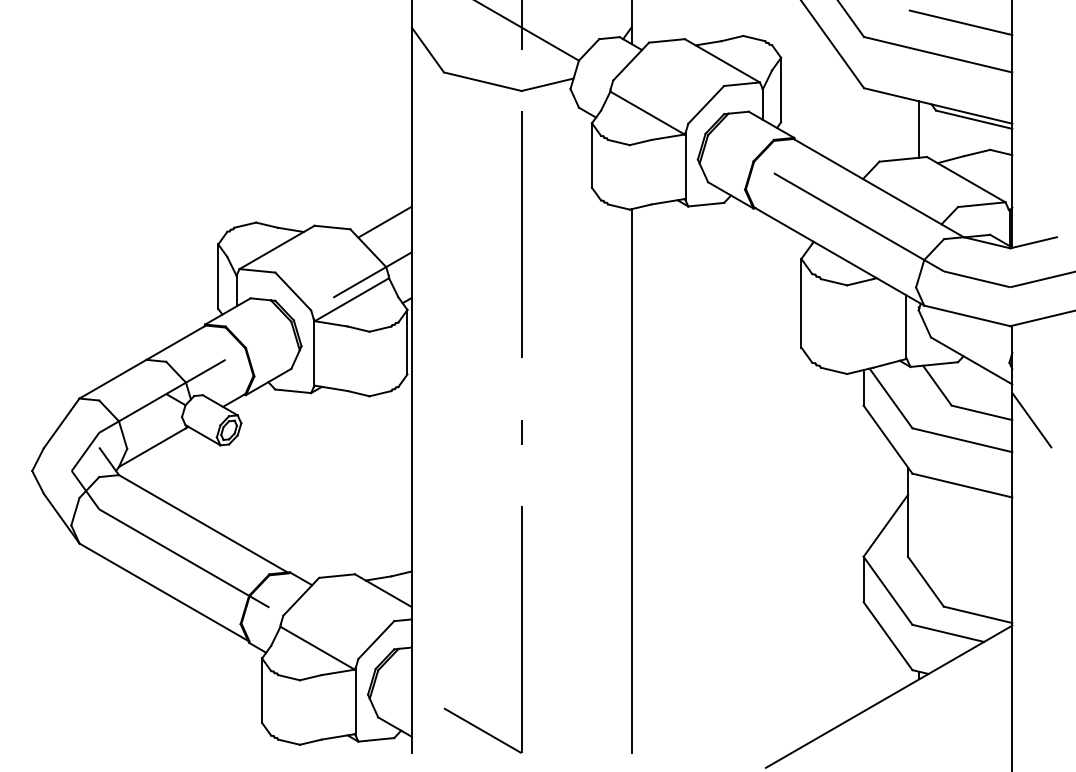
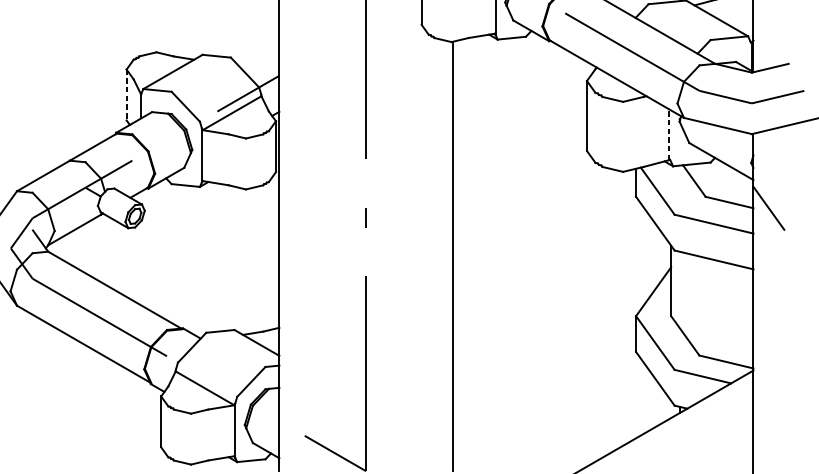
line: (384, 221) -> (257, 51), removed
line: (218, 277) -> (126, 95), solid -> dashed
line: (905, 326) -> (669, 134), solid -> dashed

